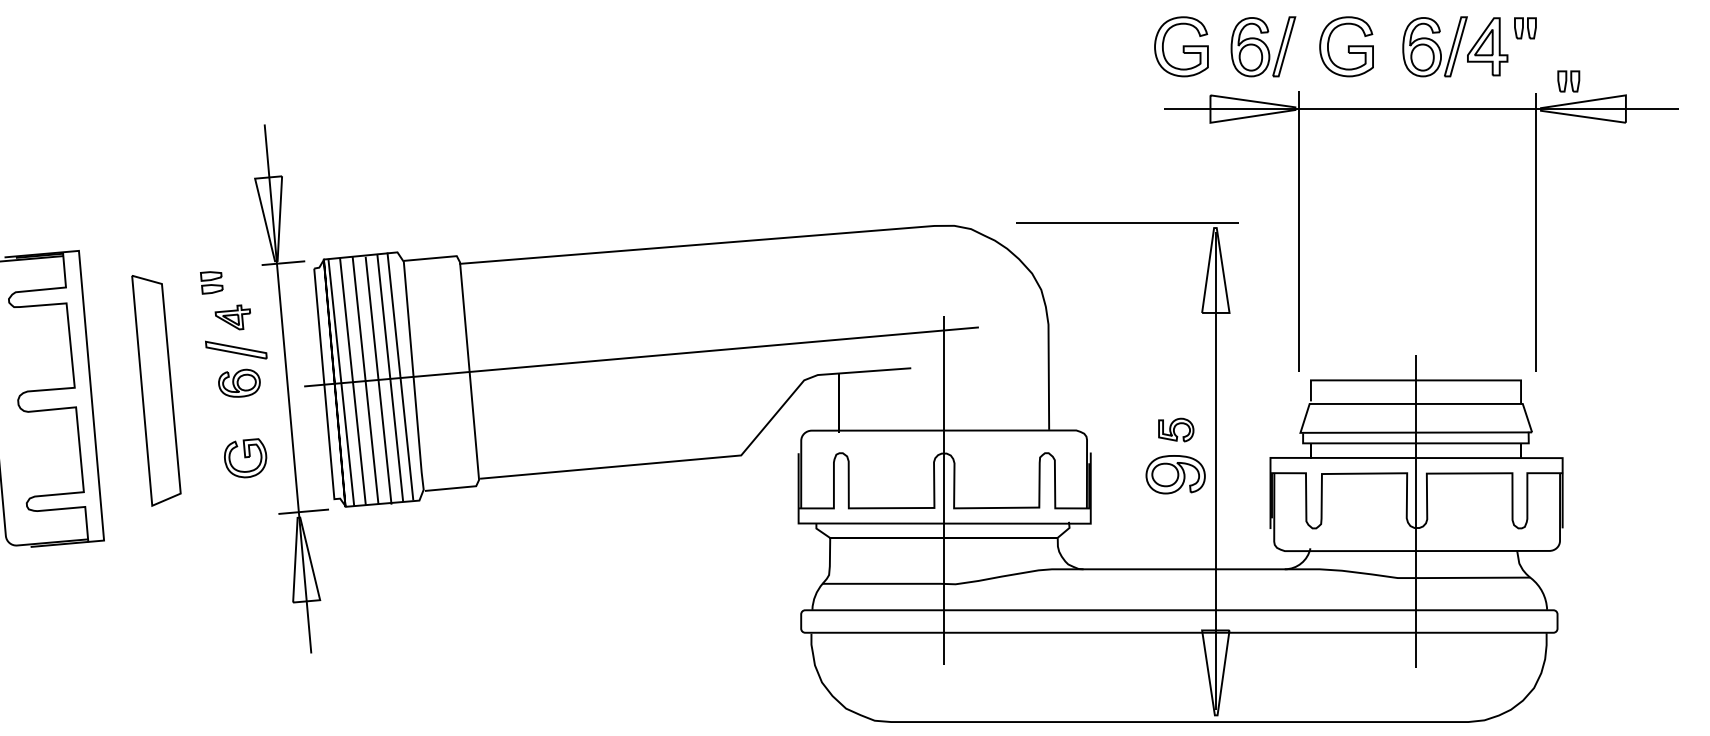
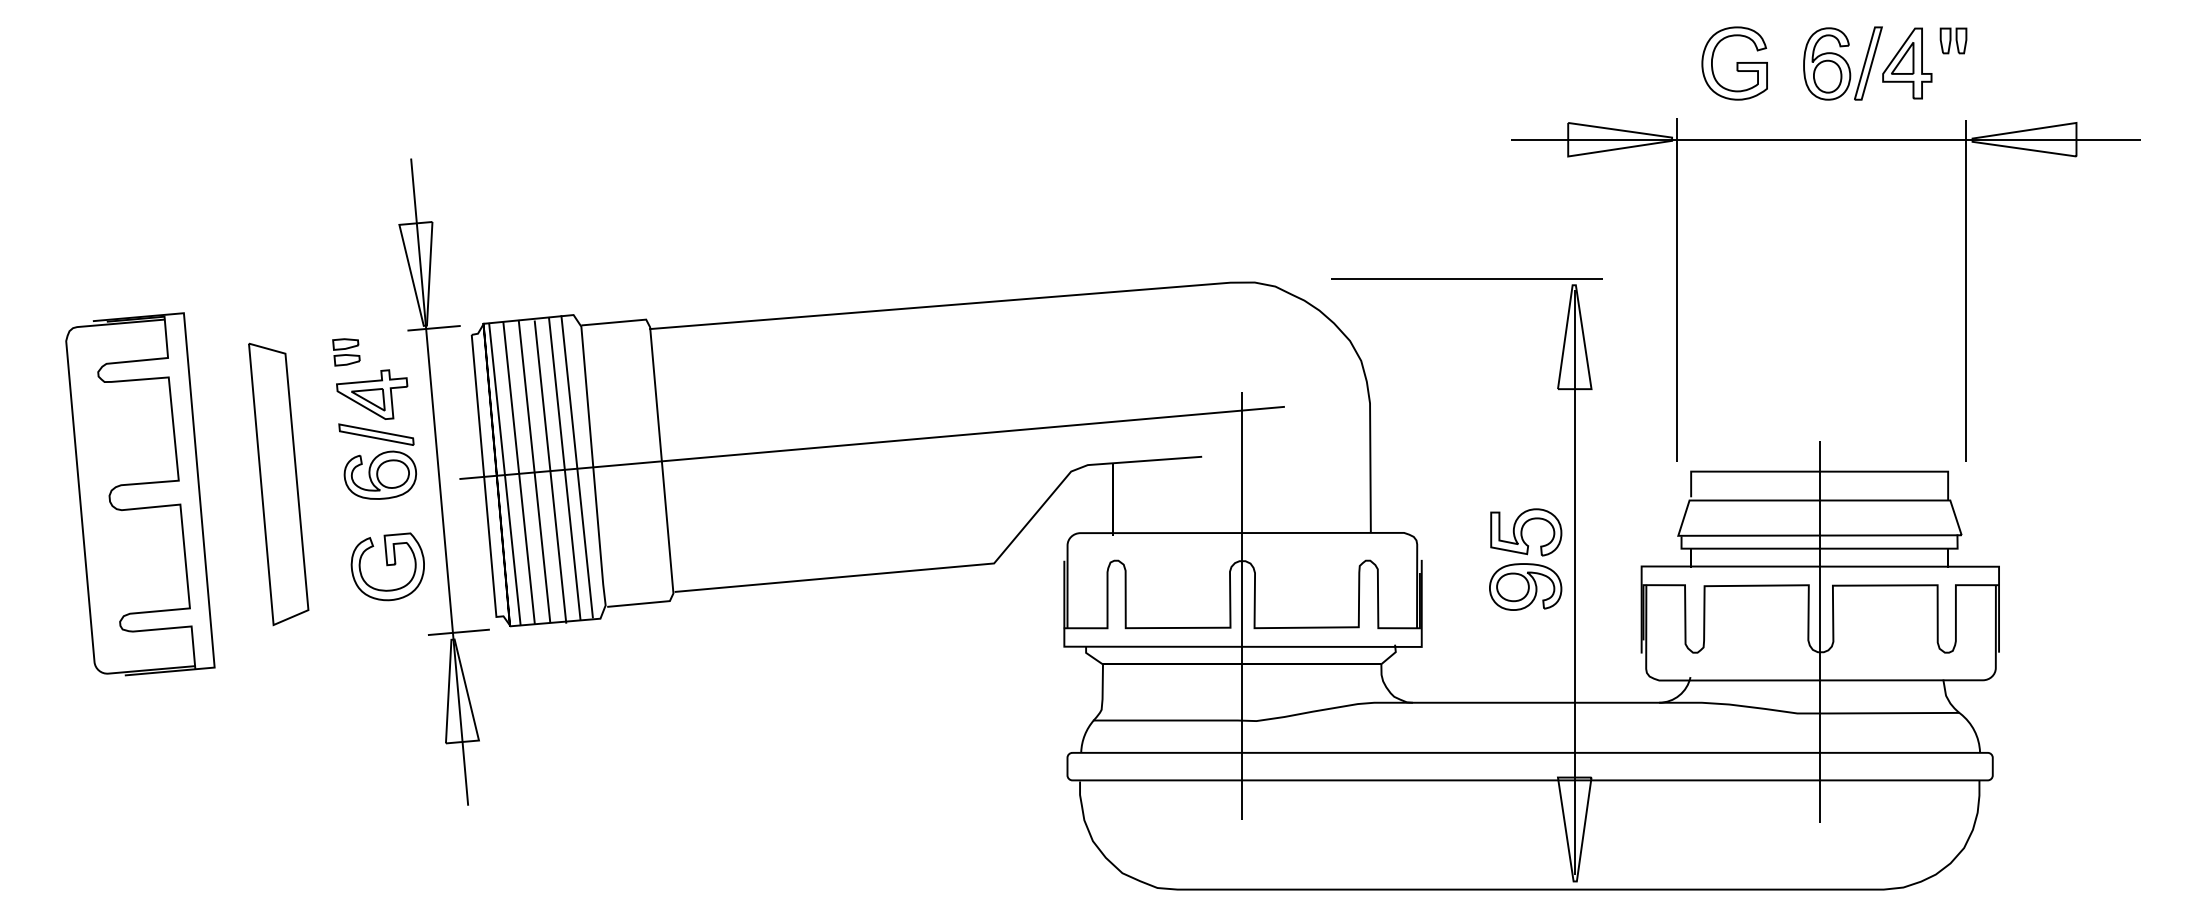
part: (1181, 46) -> (1532, 63), removed
part: (1263, 46) -> (1632, 63), removed
part: (1568, 81) -> (2006, 105), removed
part: (233, 317) -> (372, 394), size x1.67
part: (238, 382) -> (379, 474), size x1.43
part: (1176, 430) -> (1526, 532), size x1.67
part: (245, 457) -> (387, 566), size x1.43

